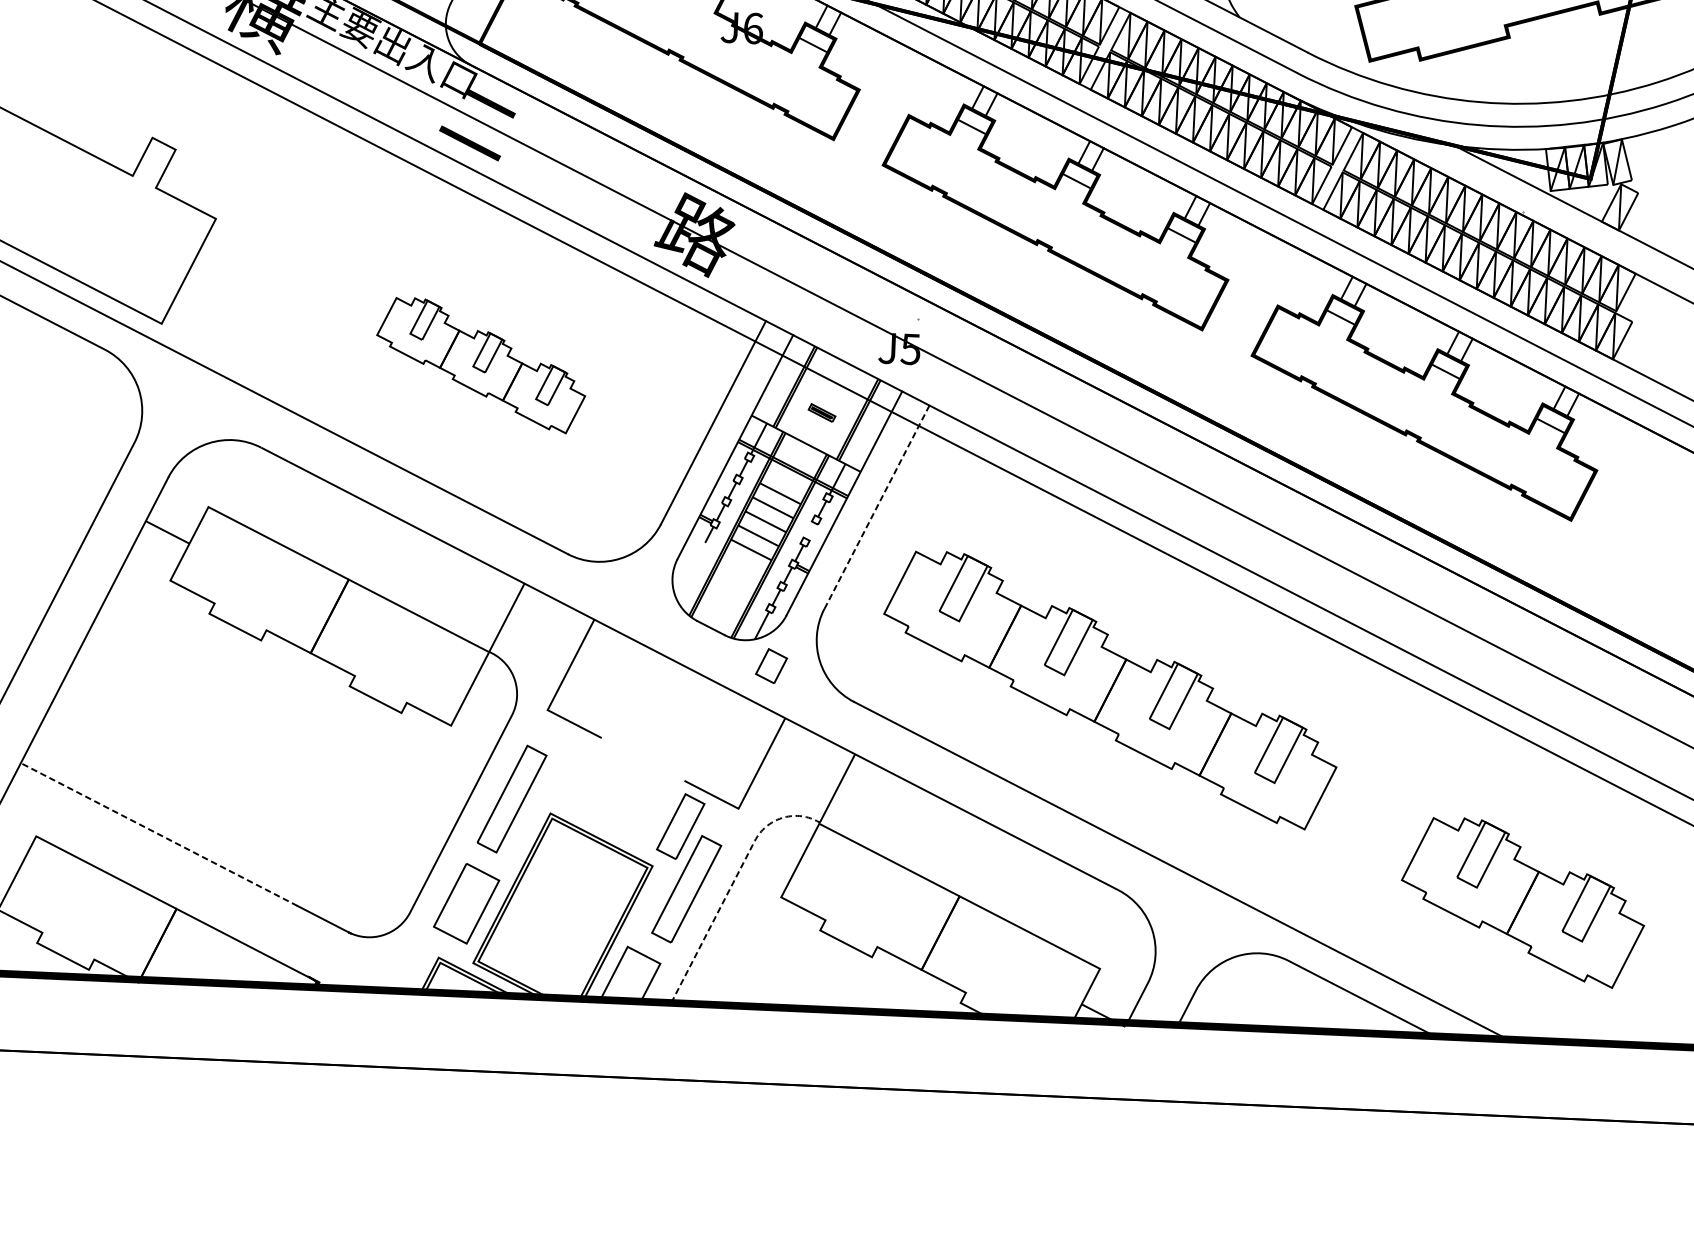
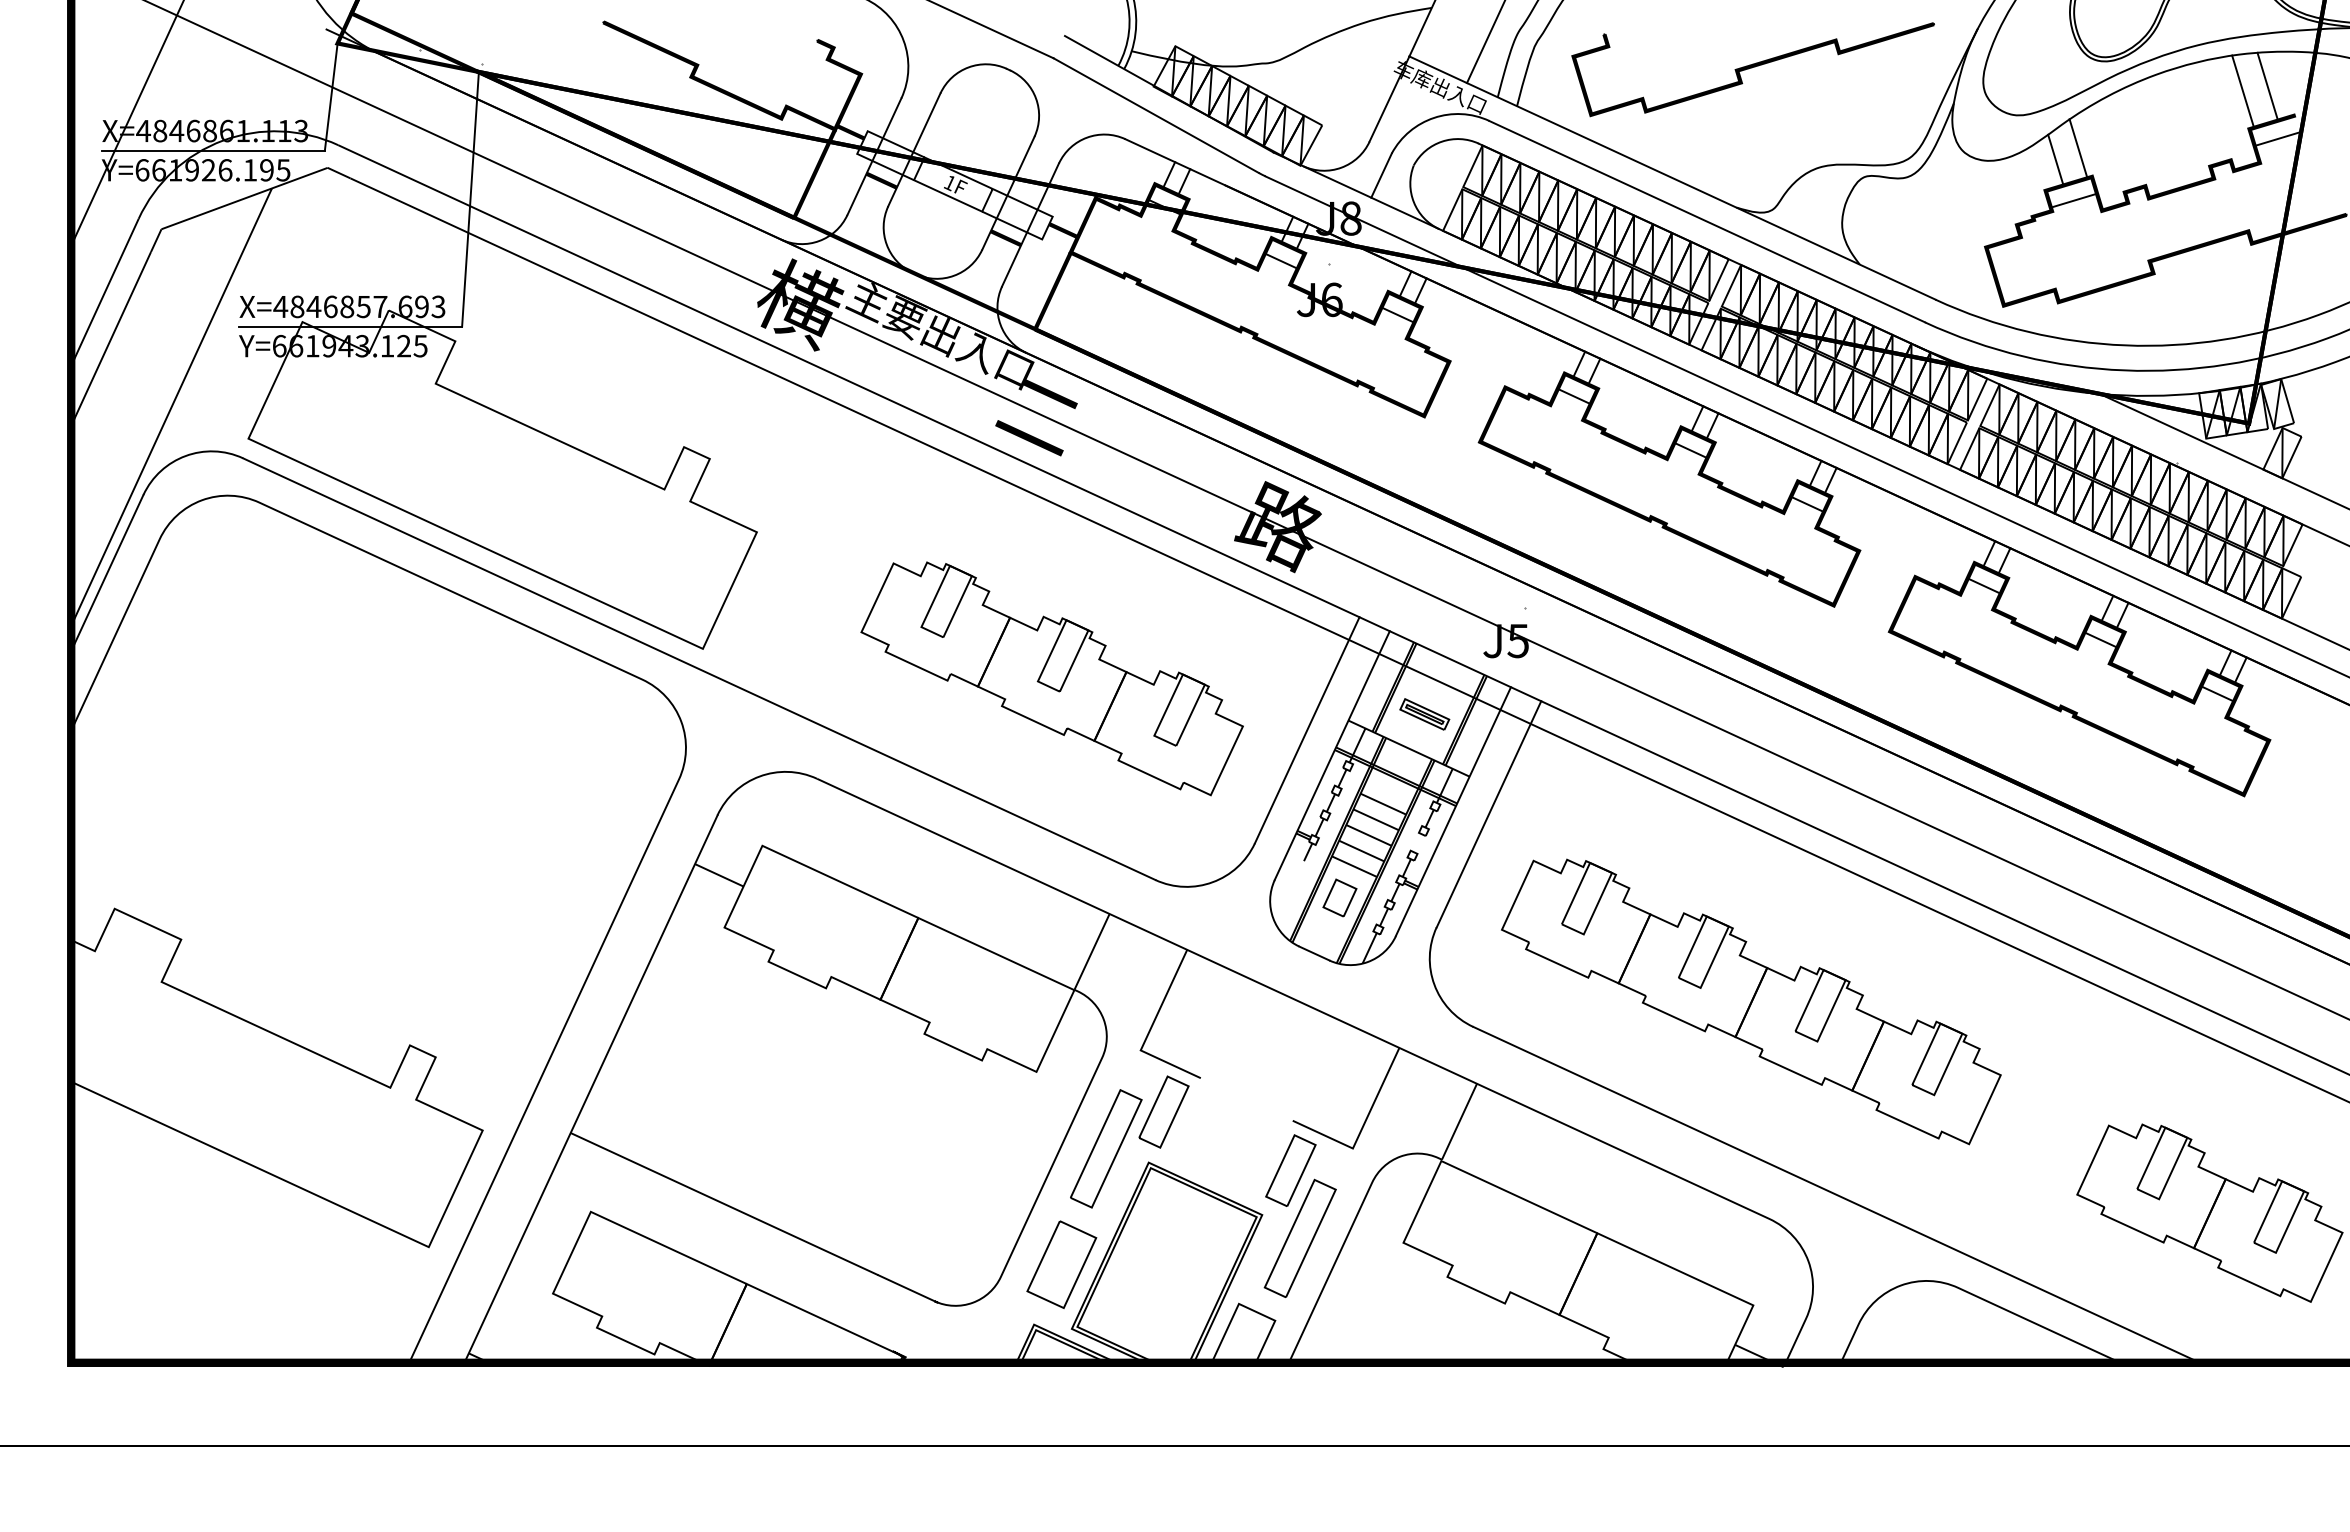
part: (480, 365) -> (1051, 678), size x1.67
part: (821, 413) -> (1424, 714), size x1.67
line: (877, 507) -> (1489, 814), dashed -> solid
part: (771, 665) -> (1339, 897), moved
part: (566, 767) -> (1163, 1111), added
line: (159, 834) -> (724, 1203), dashed -> solid
line: (734, 880) -> (1351, 1226), dashed -> solid

